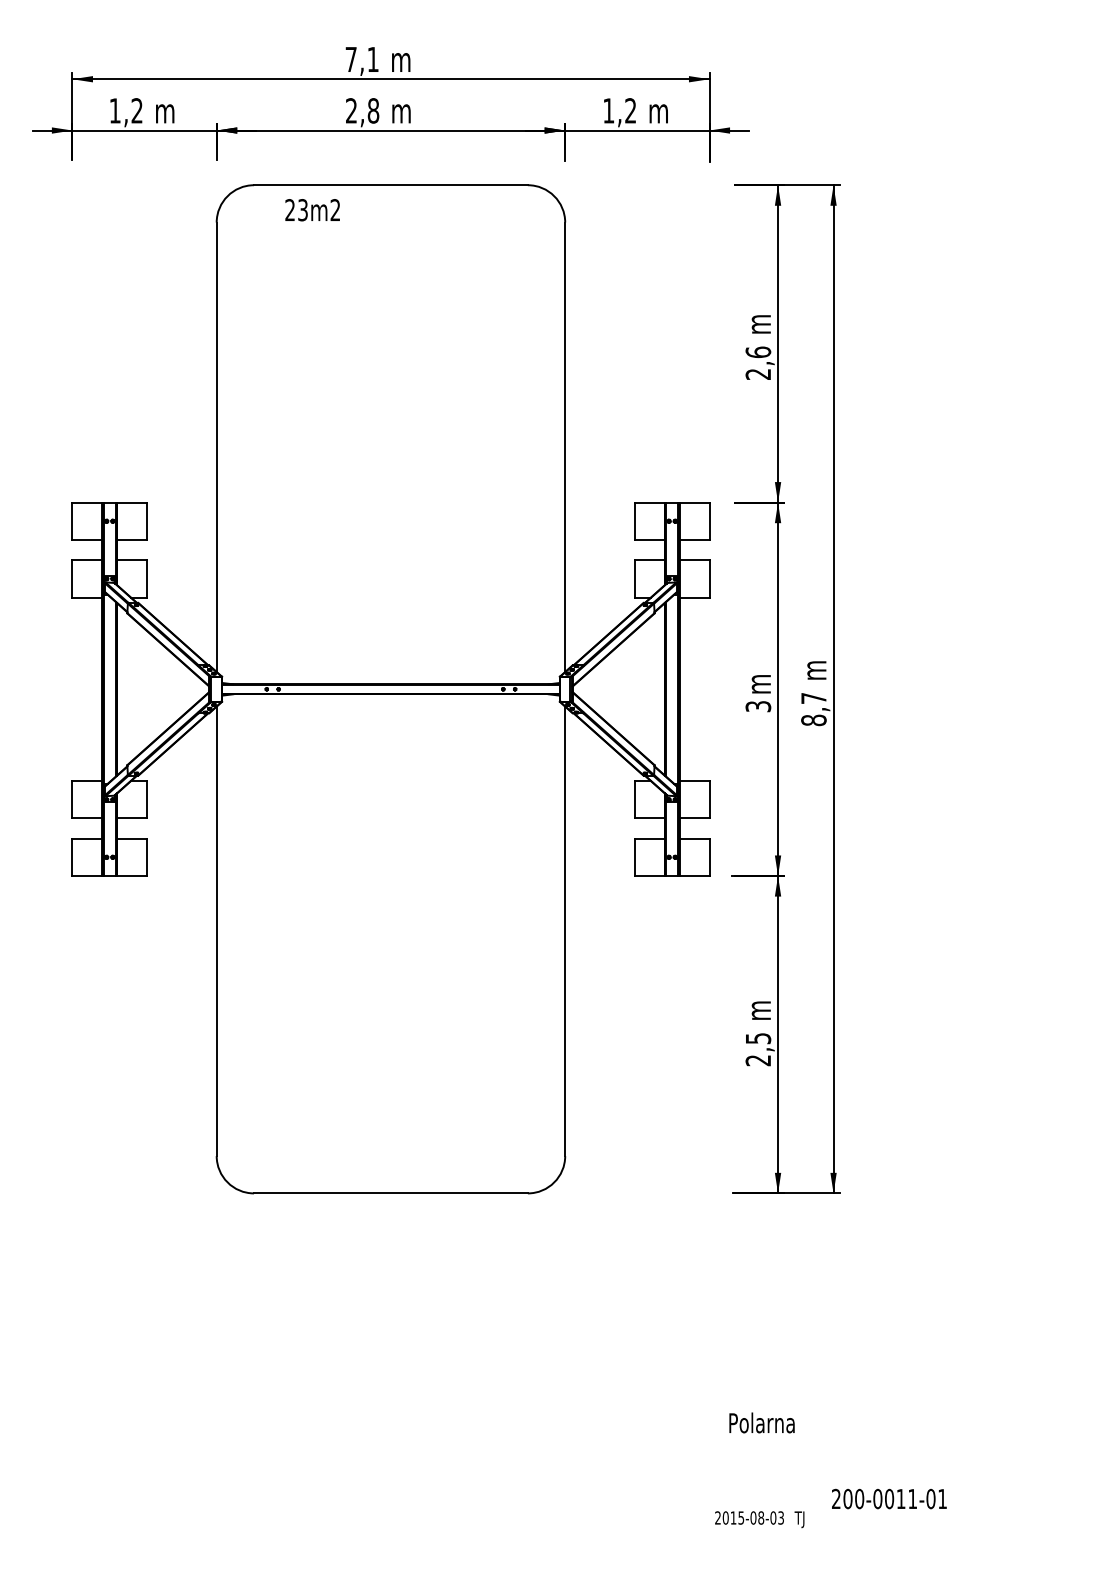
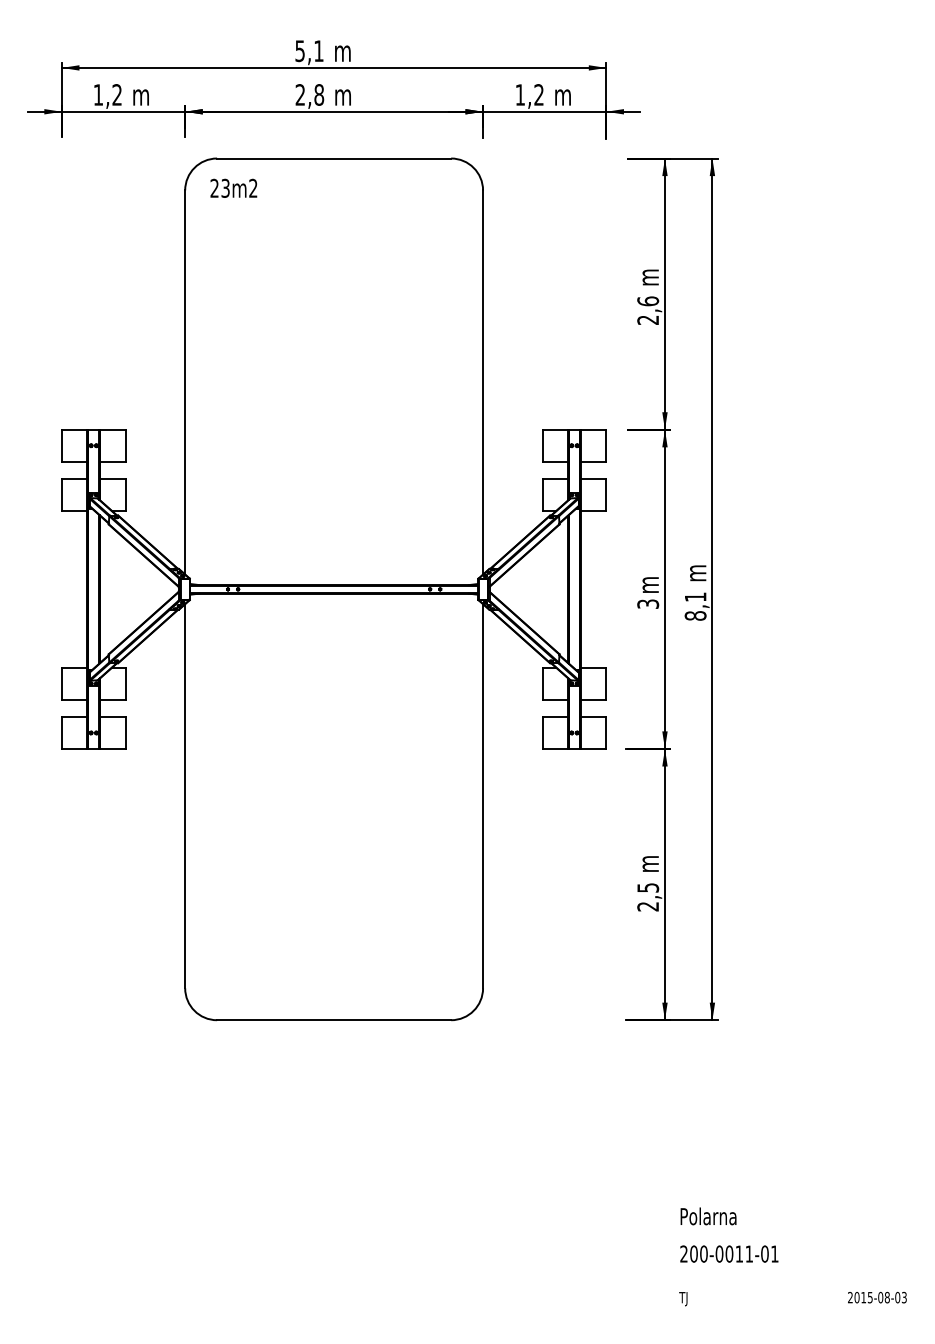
text: (350, 59) -> (299, 51), 7,1 -> 5,1
text: (312, 210) -> (233, 188), moved
text: (813, 698) -> (695, 597), 8,7 -> 8,1
text: (761, 1422) -> (708, 1216), moved
text: (889, 1498) -> (729, 1253), moved
text: (749, 1517) -> (877, 1297), moved

